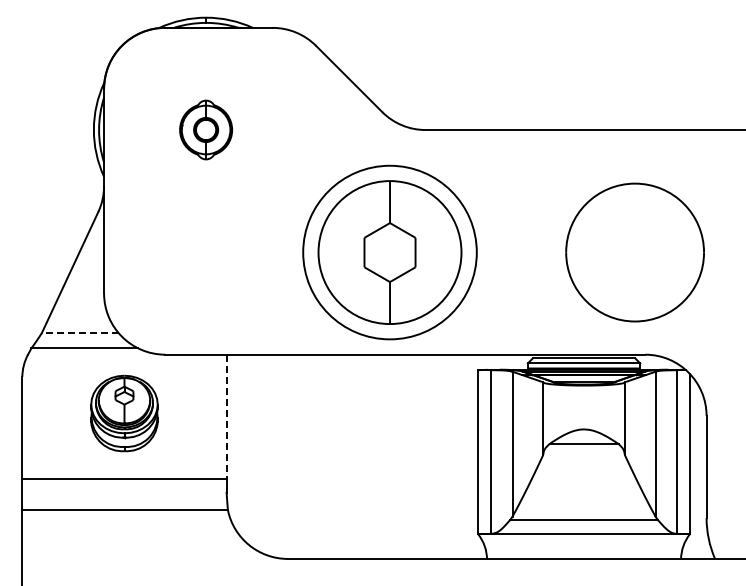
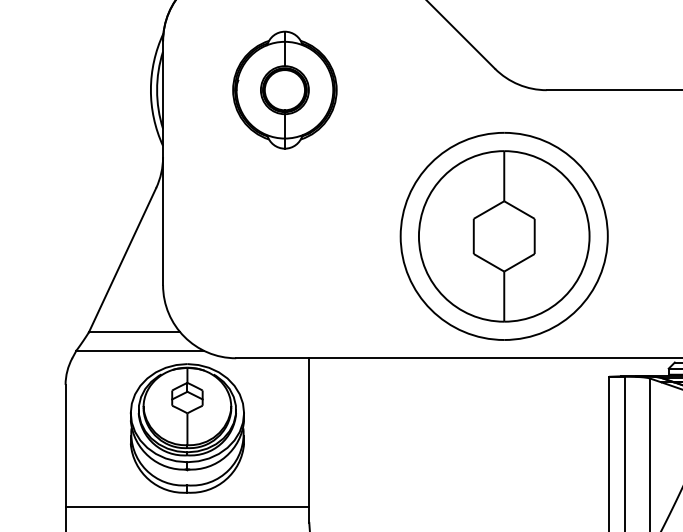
part: (205, 129) -> (284, 89), size x1.67
line: (79, 333) -> (133, 332), dashed -> solid
part: (124, 413) -> (187, 428), size x1.43
line: (226, 417) -> (309, 433), dashed -> solid

